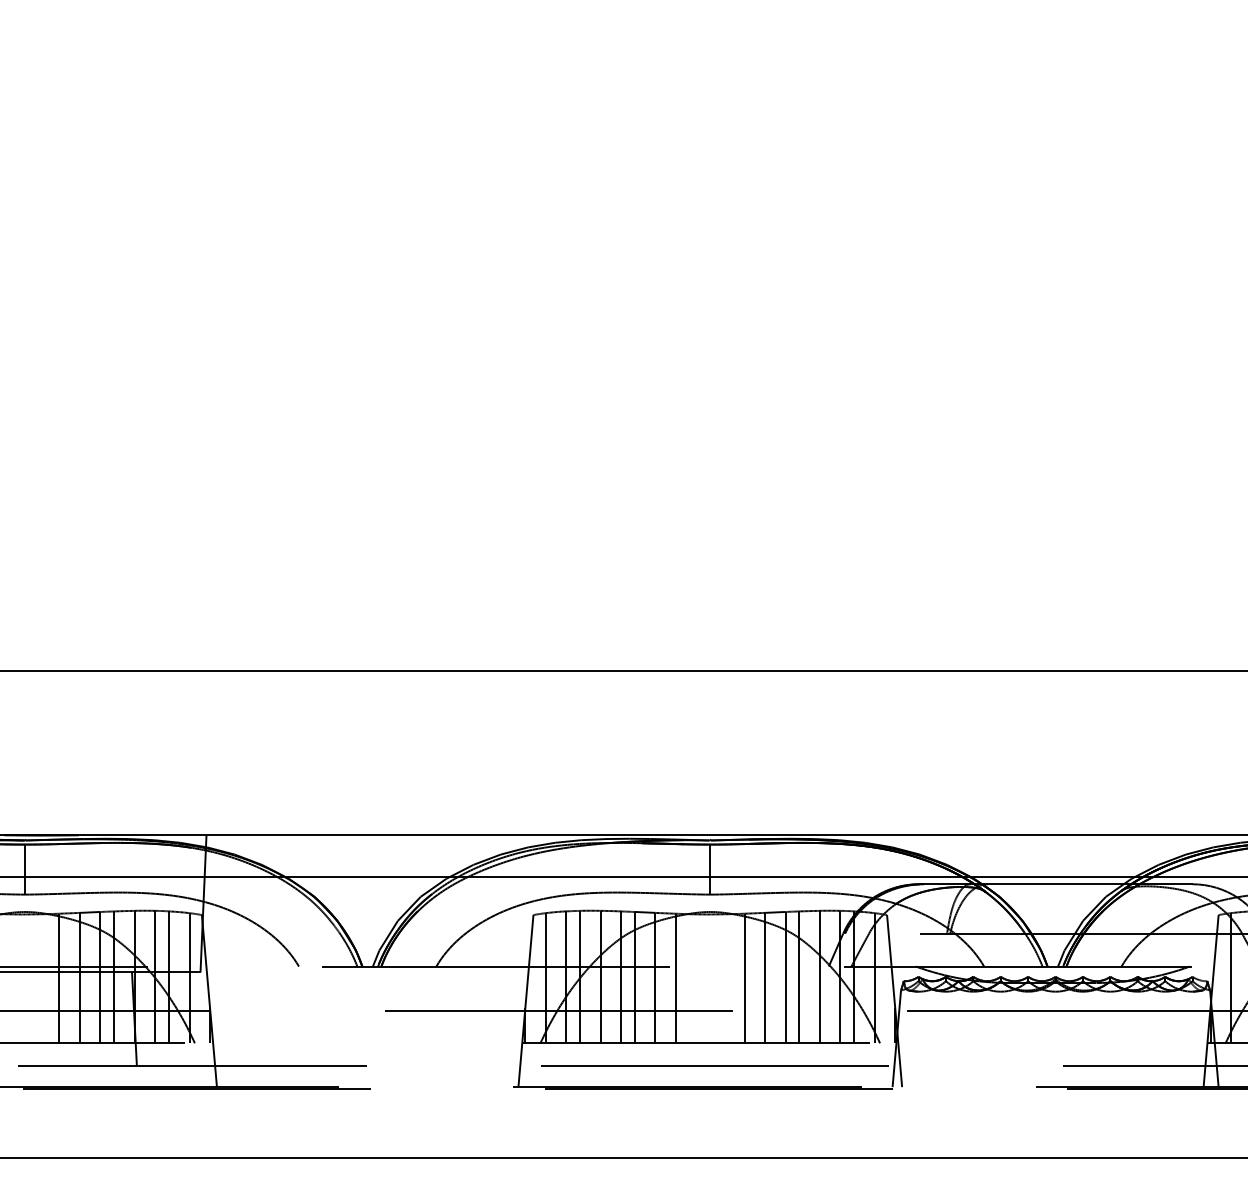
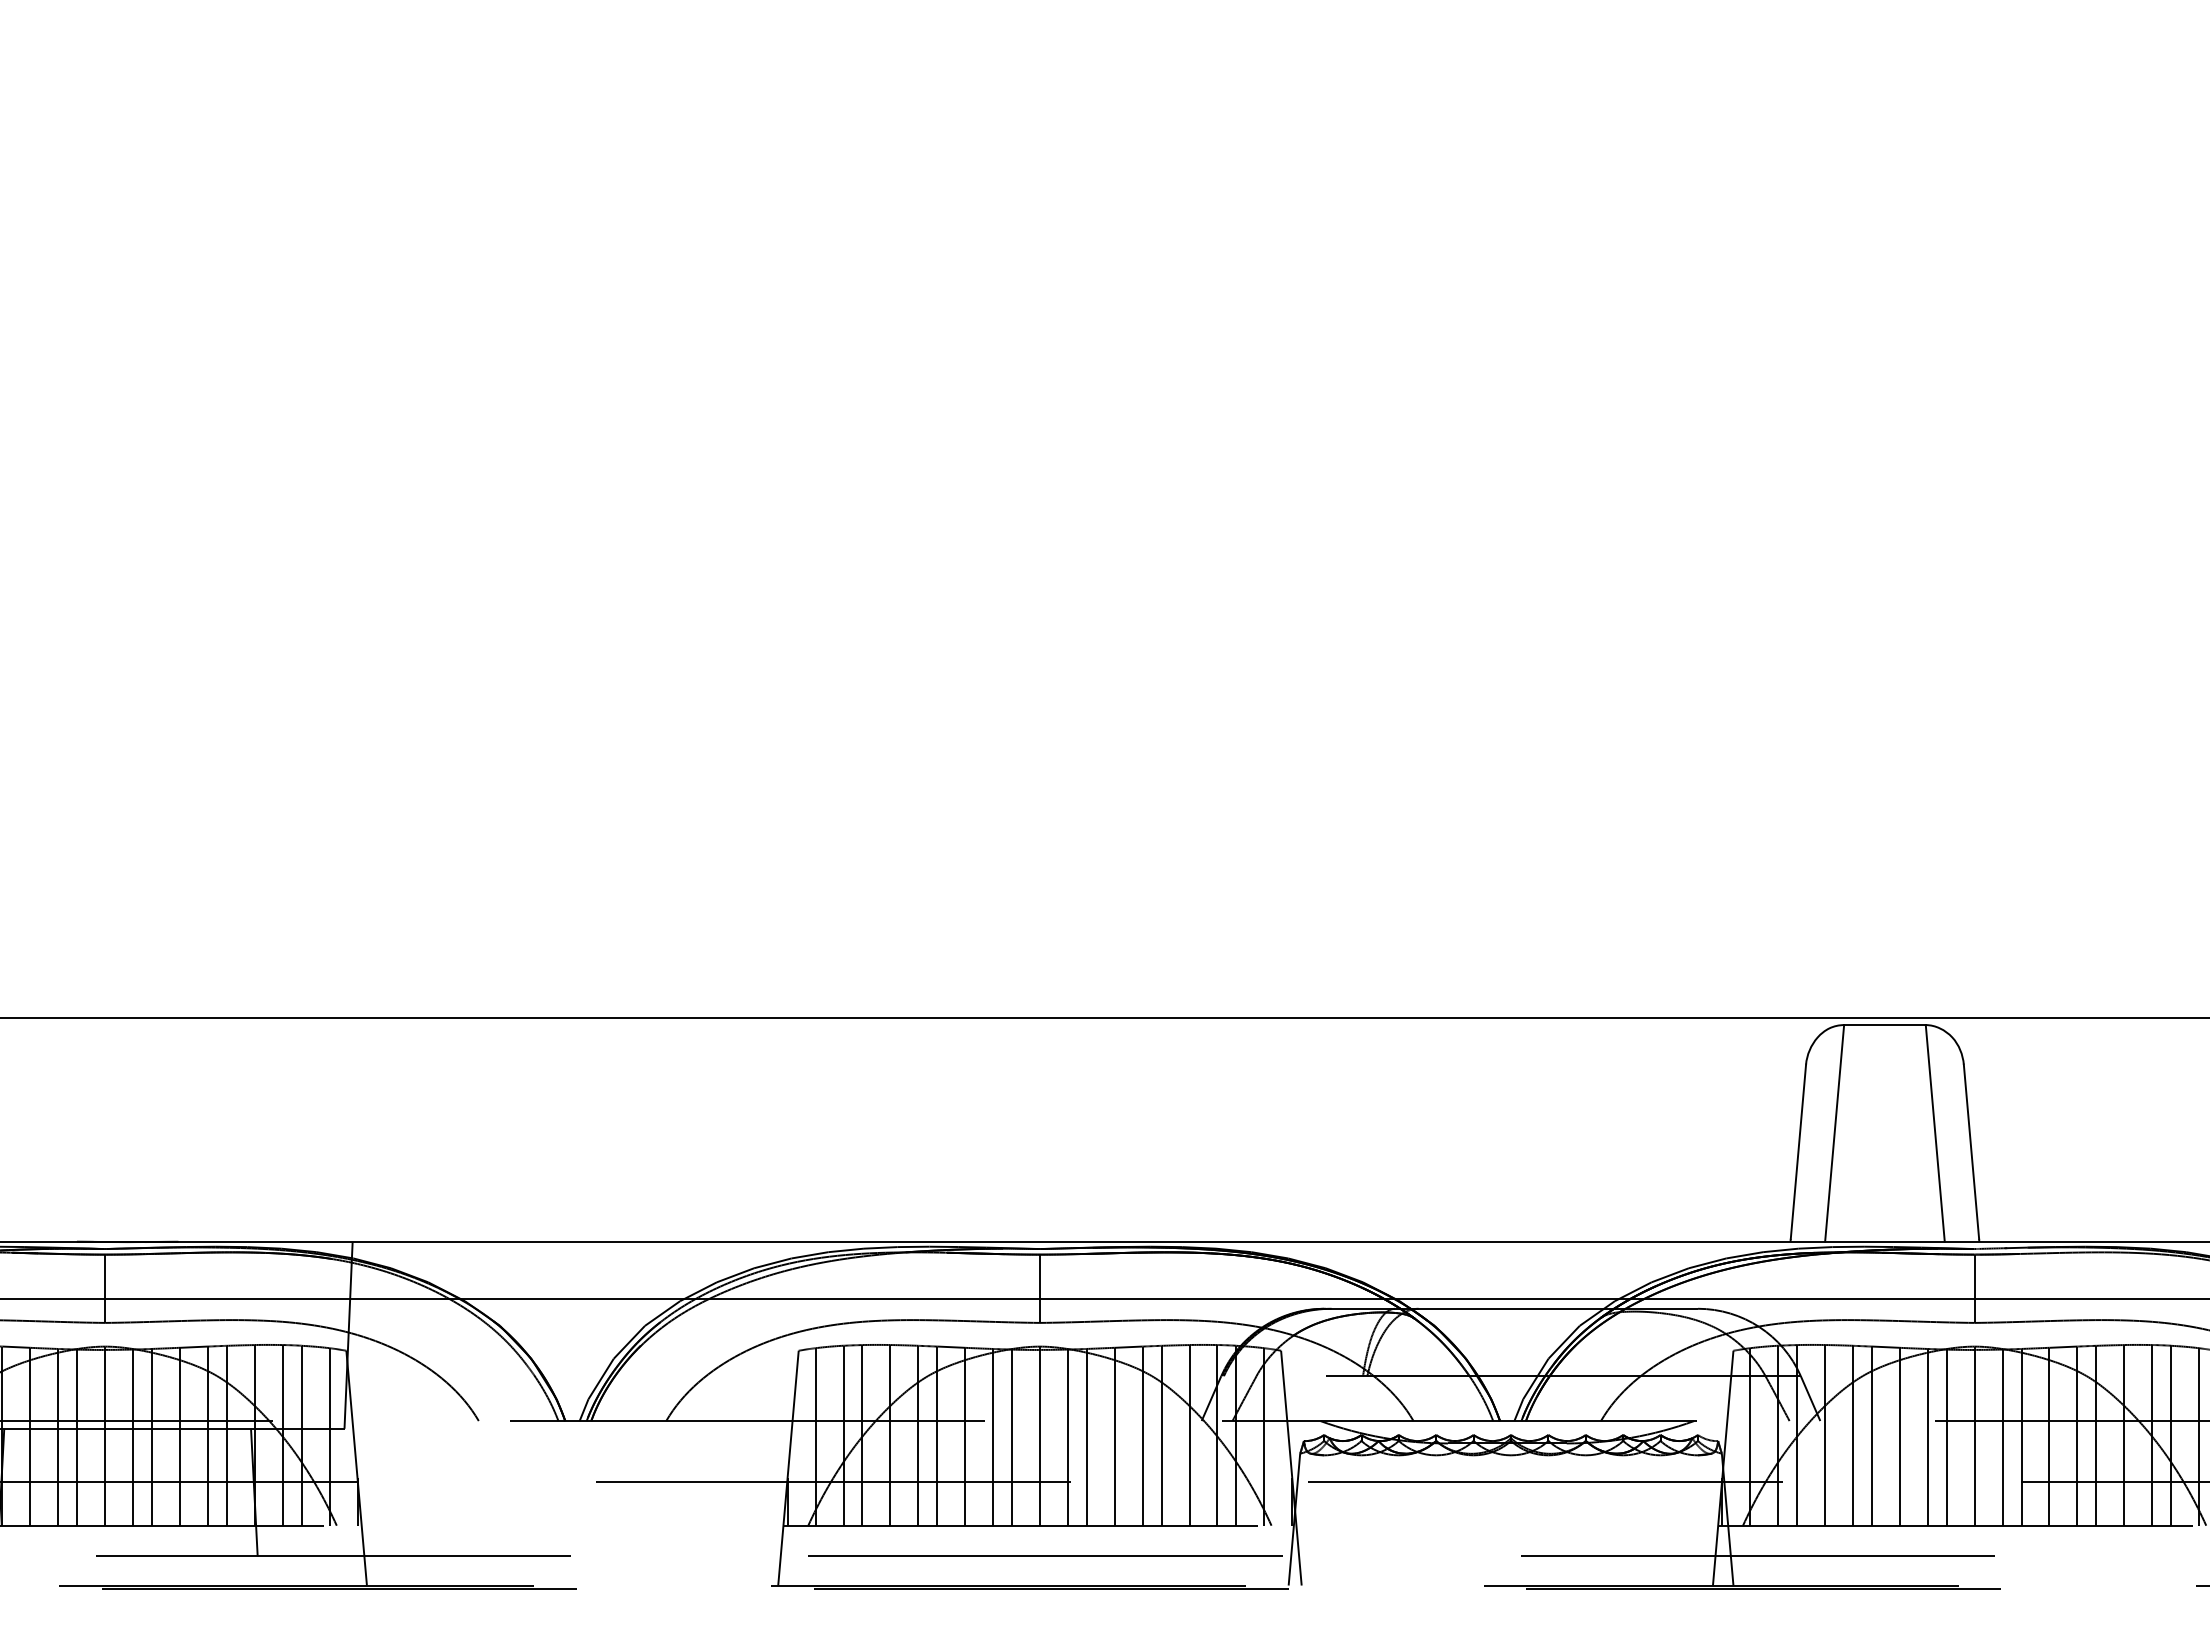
line: (25, 977) -> (105, 1435), added
line: (709, 977) -> (1039, 1435), added
line: (4, 978) -> (77, 1437), added
line: (45, 978) -> (133, 1437), added
line: (689, 978) -> (1011, 1437), added
line: (730, 978) -> (1067, 1437), added

